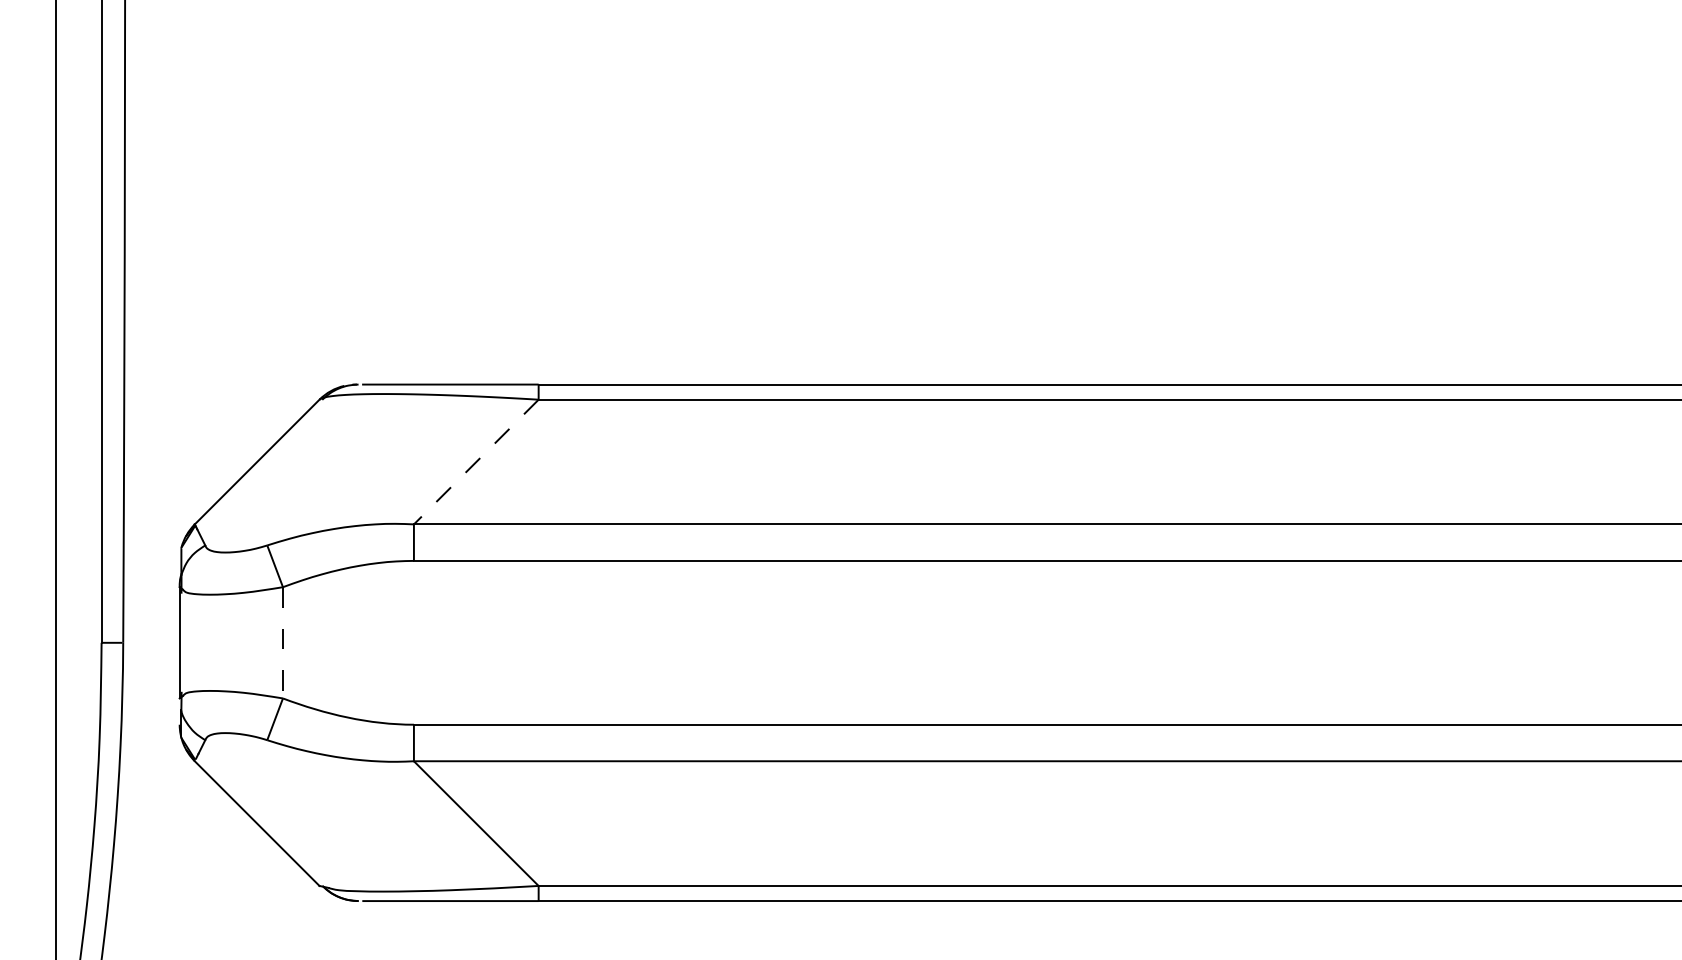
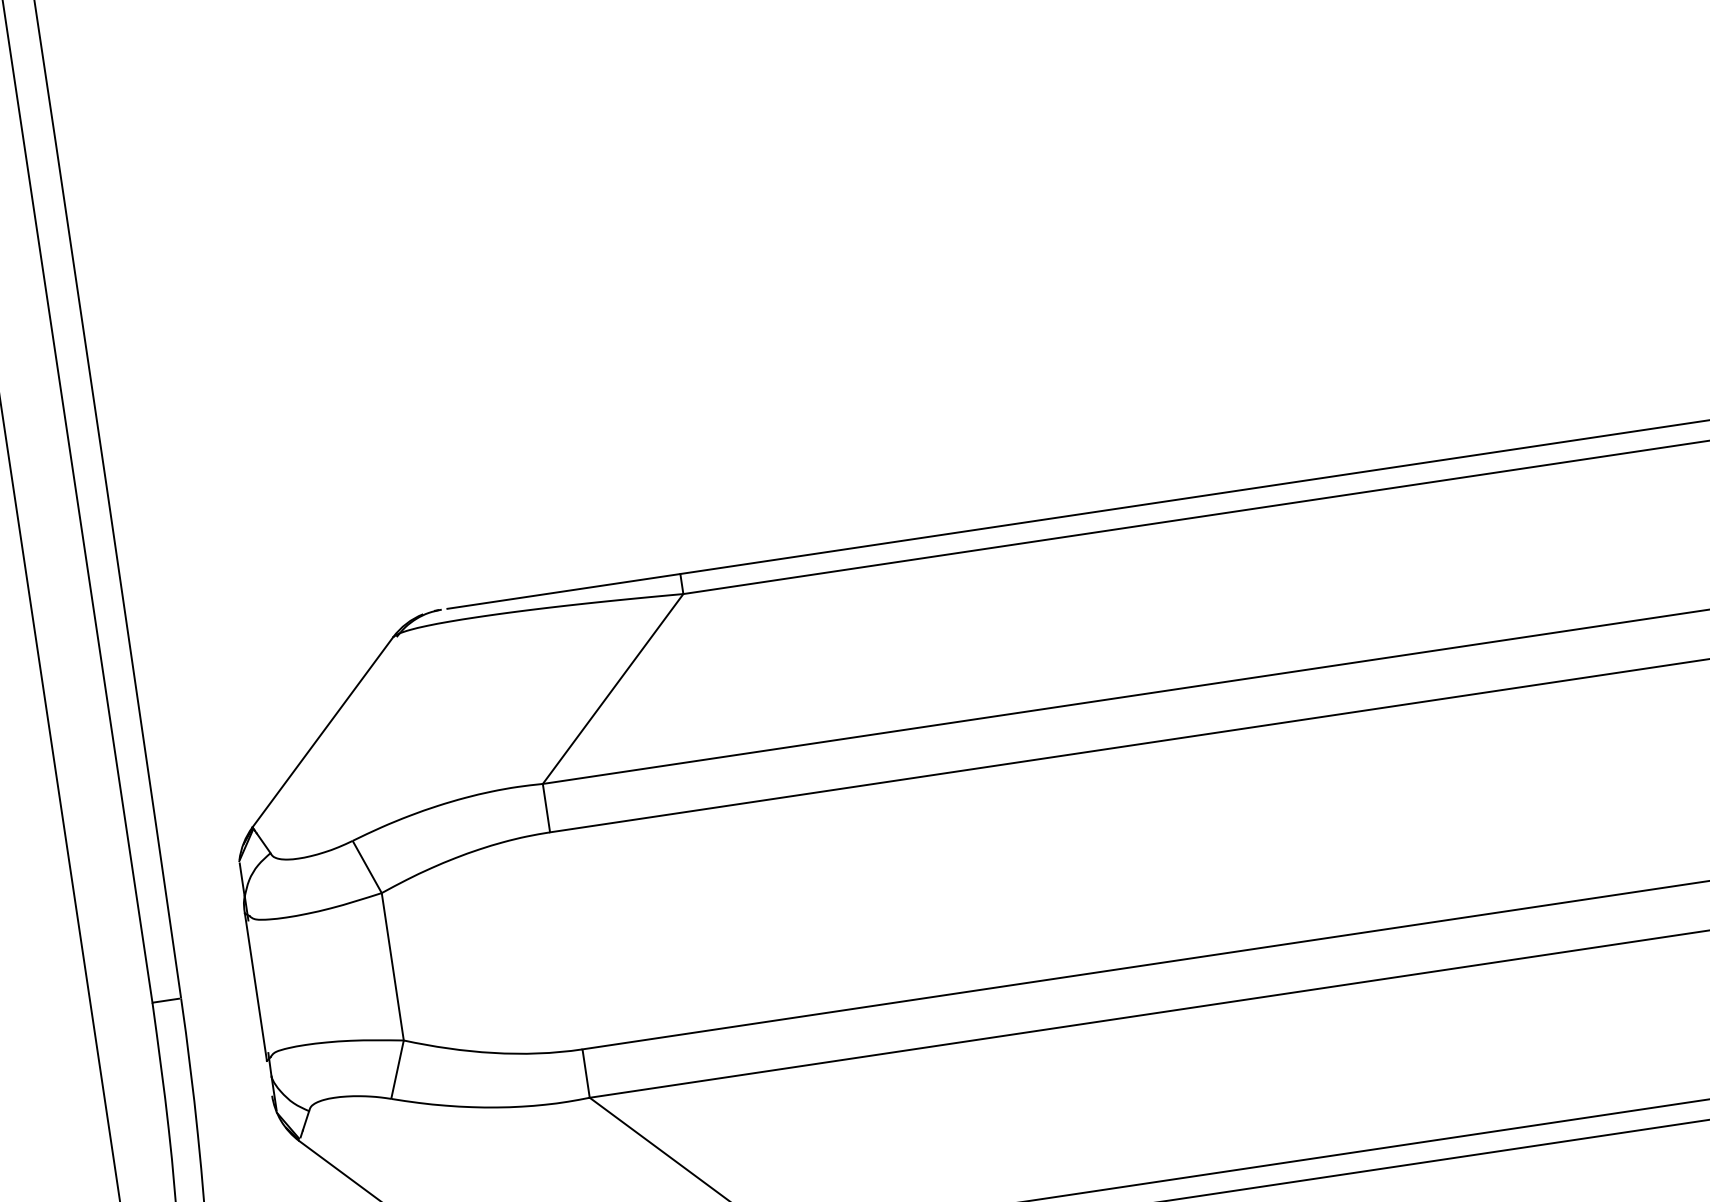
line: (475, 462) -> (612, 689), dashed -> solid
line: (282, 642) -> (392, 966), dashed -> solid

